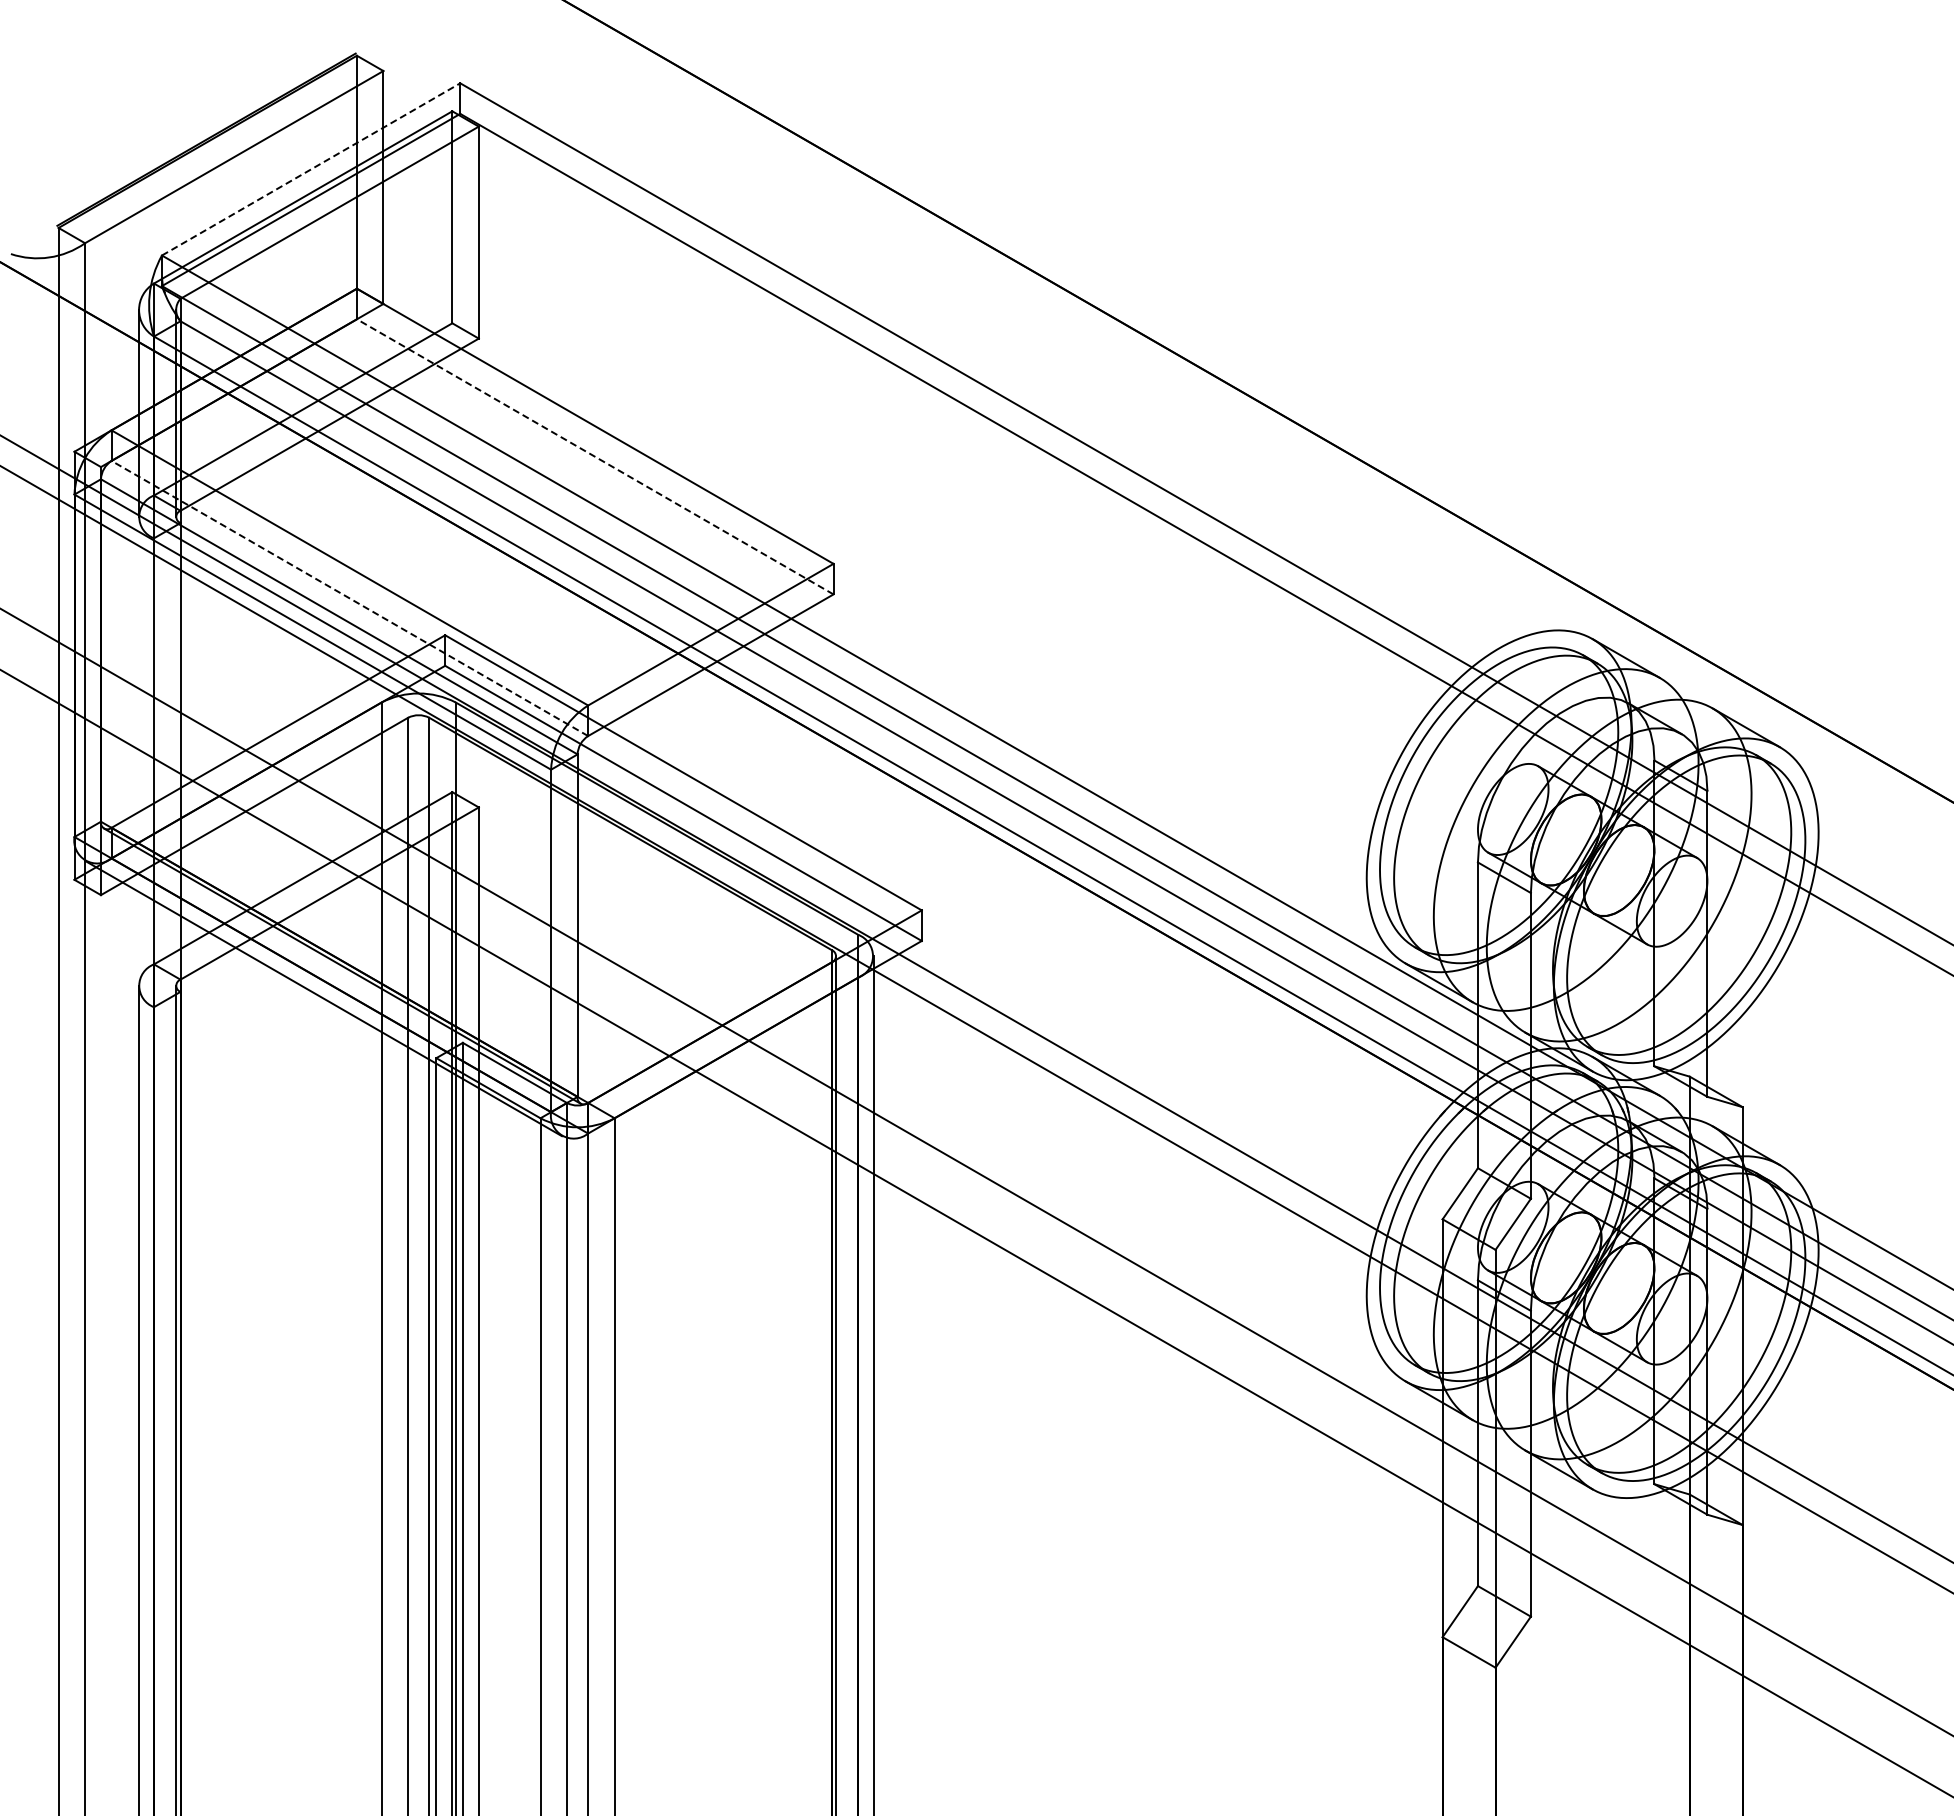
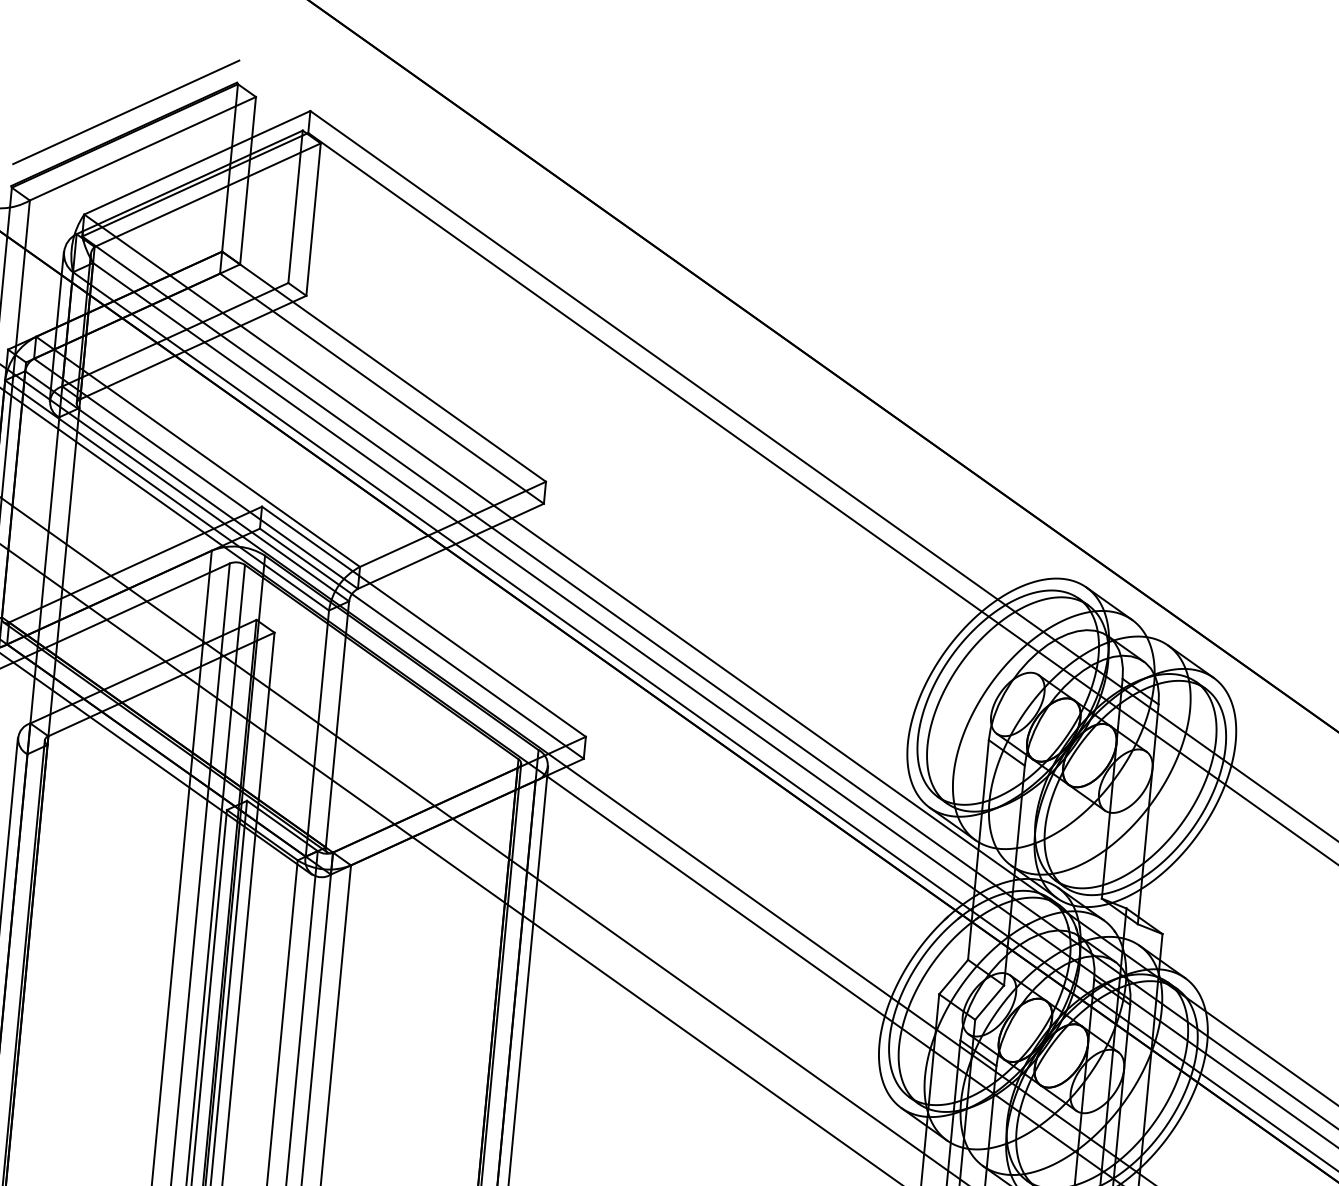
line: (206, 109) -> (126, 112), added
line: (311, 169) -> (197, 162), dashed -> solid
line: (594, 456) -> (381, 388), dashed -> solid
line: (349, 598) -> (195, 473), dashed -> solid

